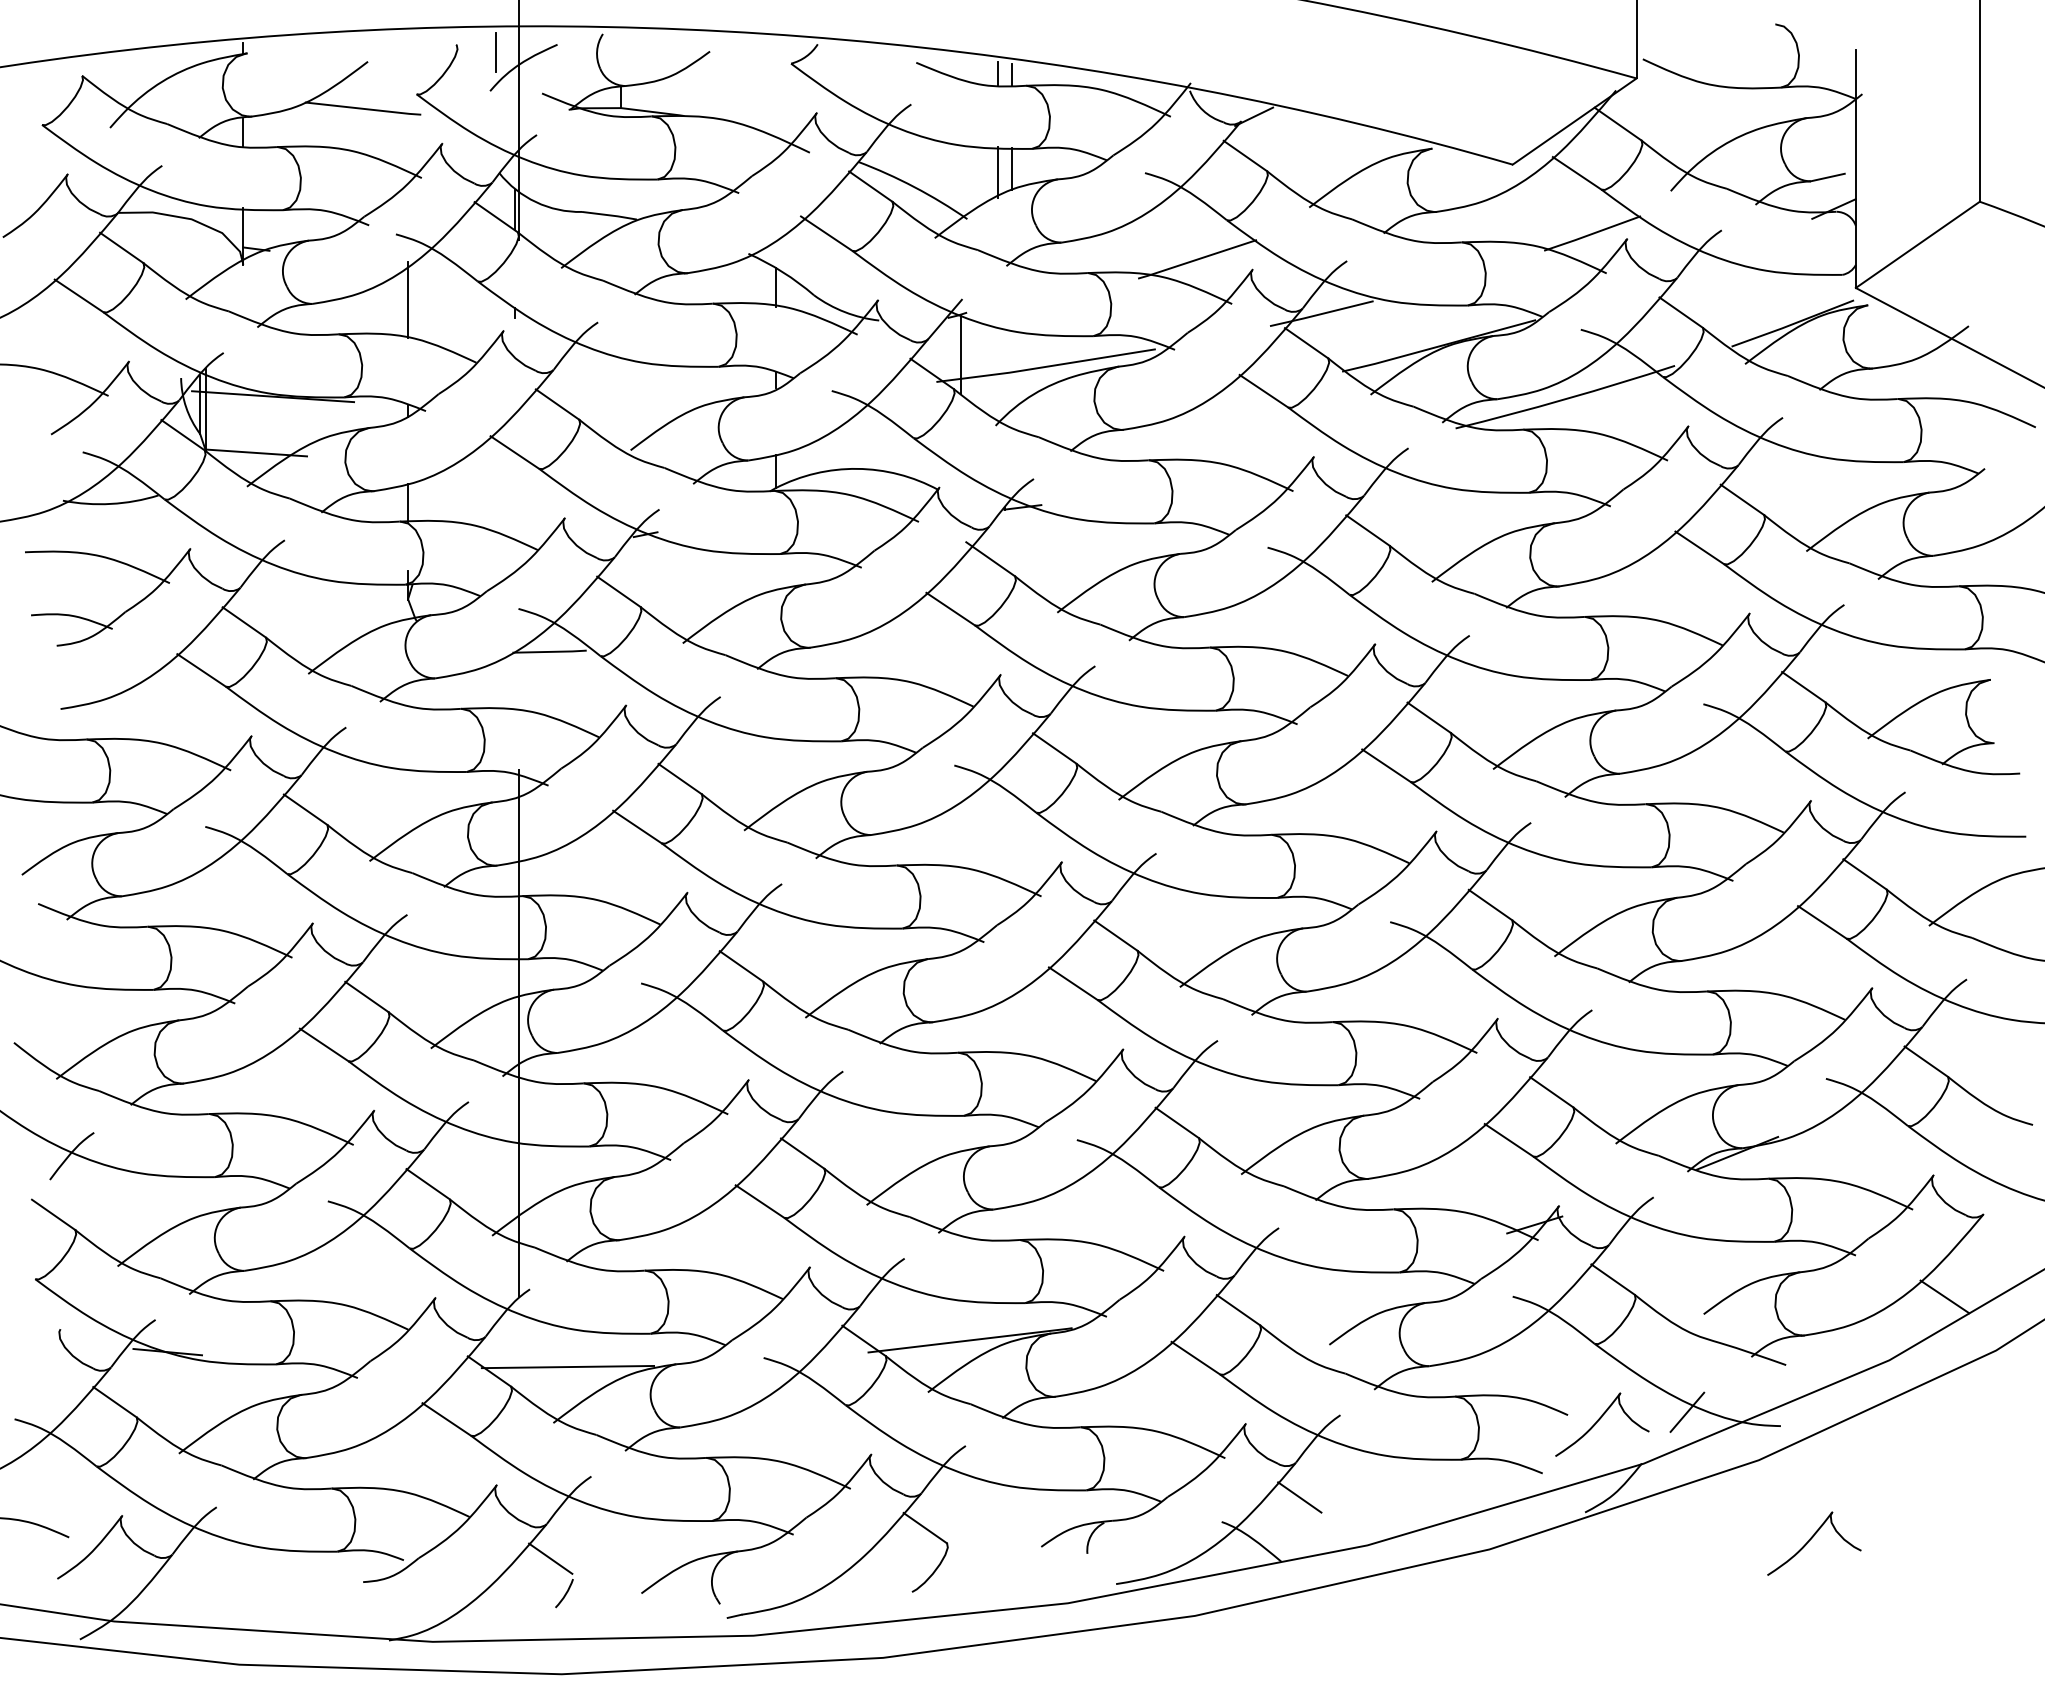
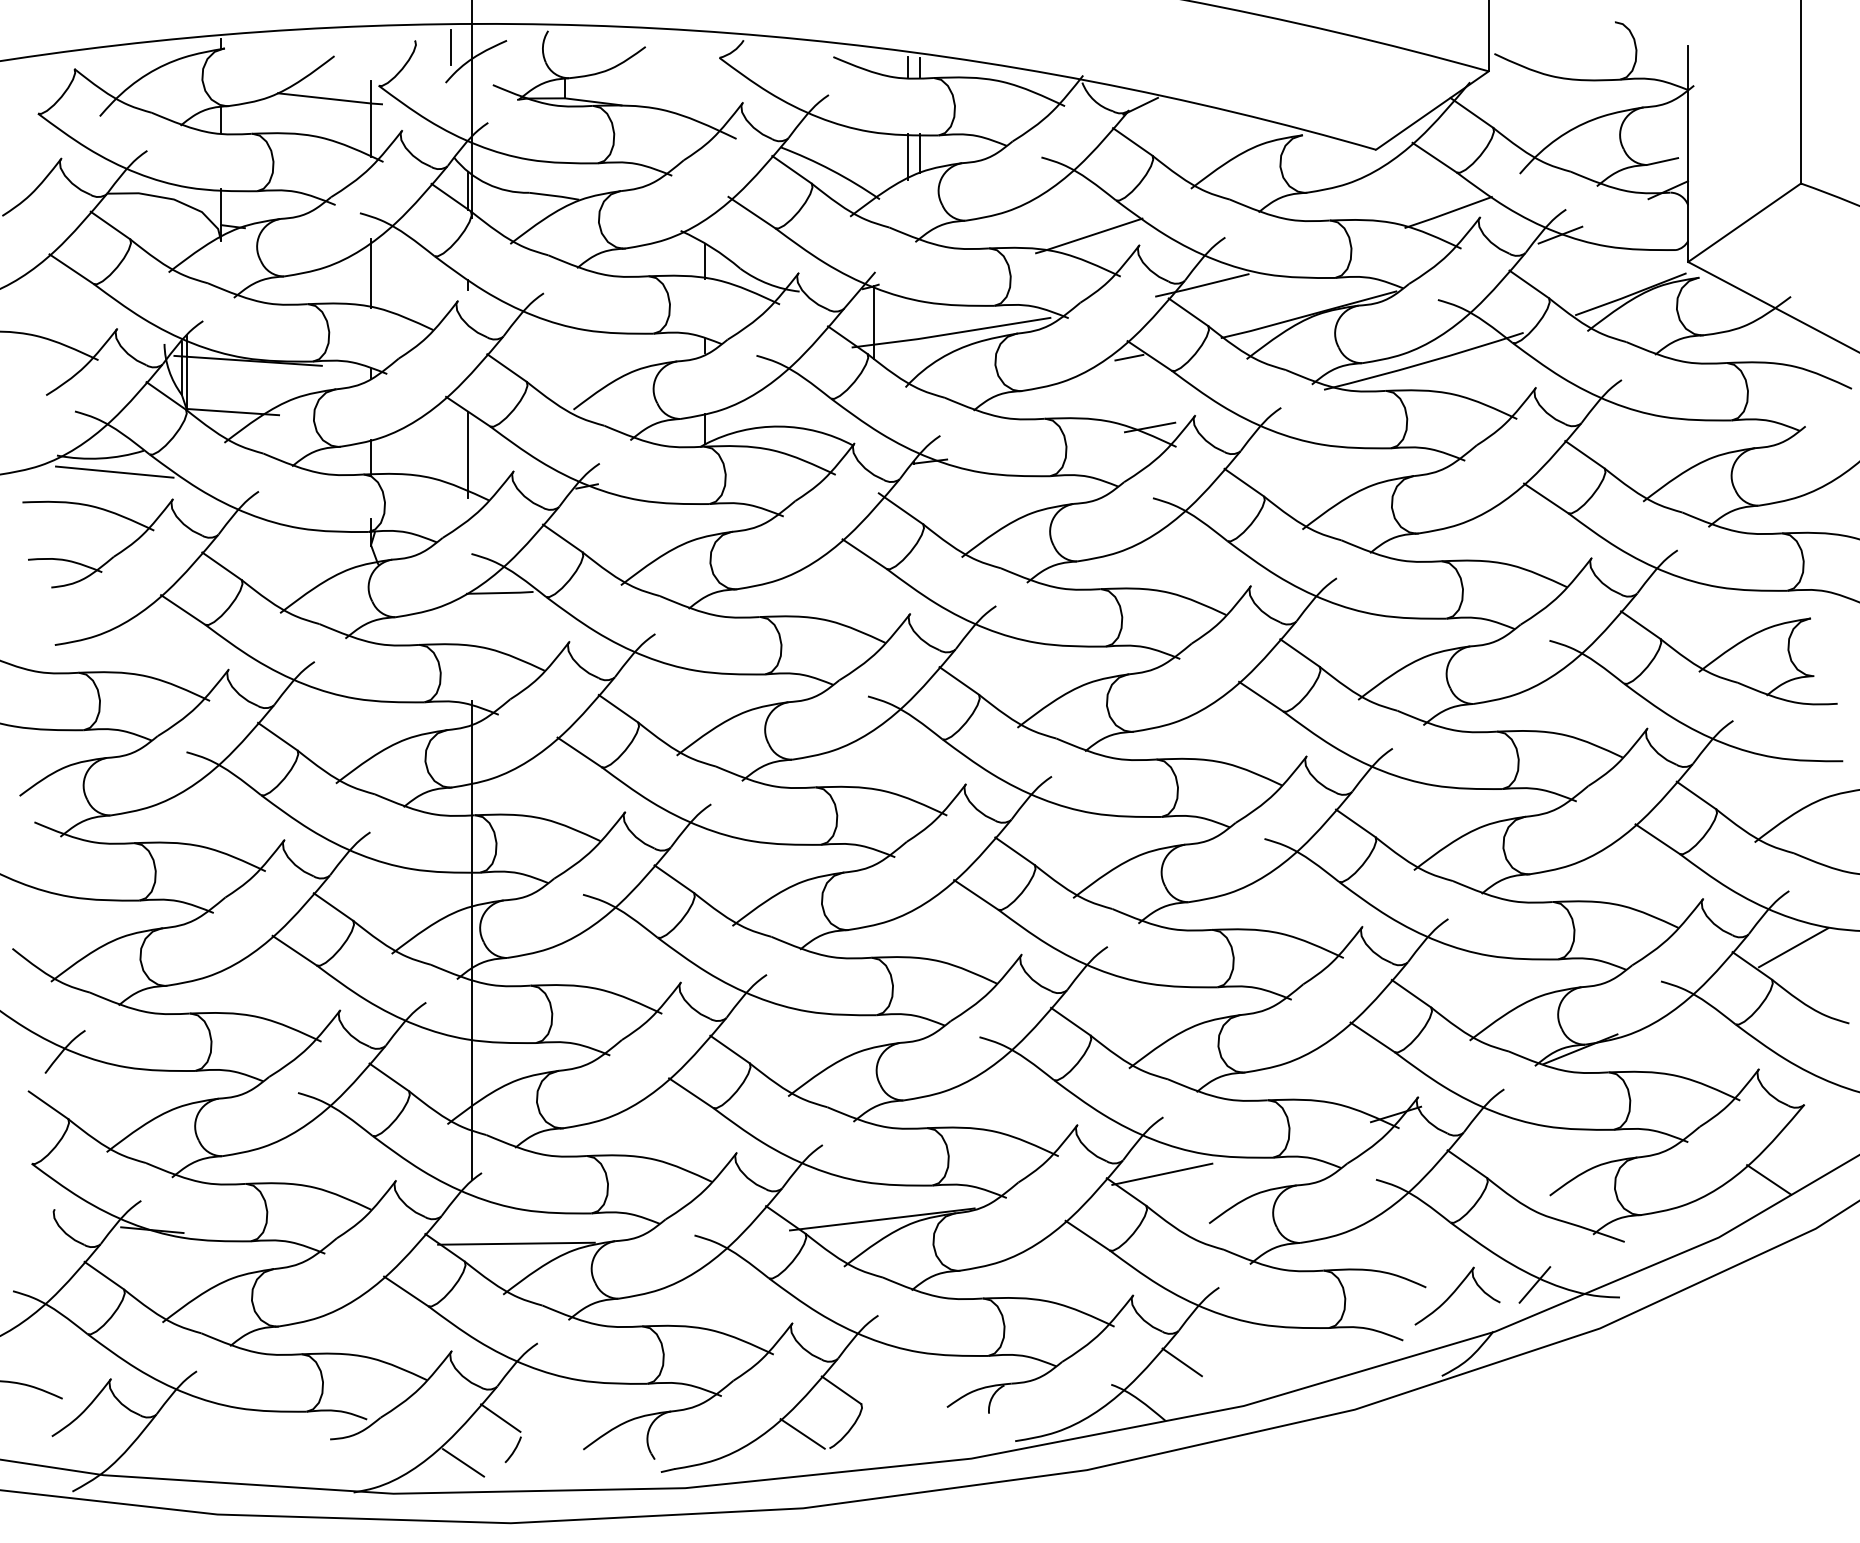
line: (408, 130) -> (371, 118), added
line: (1715, 258) -> (1560, 235), added
line: (1241, 393) -> (1129, 357), added
line: (1264, 469) -> (1150, 427), added
line: (515, 499) -> (468, 454), added
line: (126, 518) -> (114, 471), added
line: (1971, 1041) -> (1793, 947), added
line: (1277, 1290) -> (1161, 1174), added
part: (1814, 1543) -> (1650, 1404), removed
line: (882, 1575) -> (802, 1433), added
line: (509, 1607) -> (463, 1462), added

